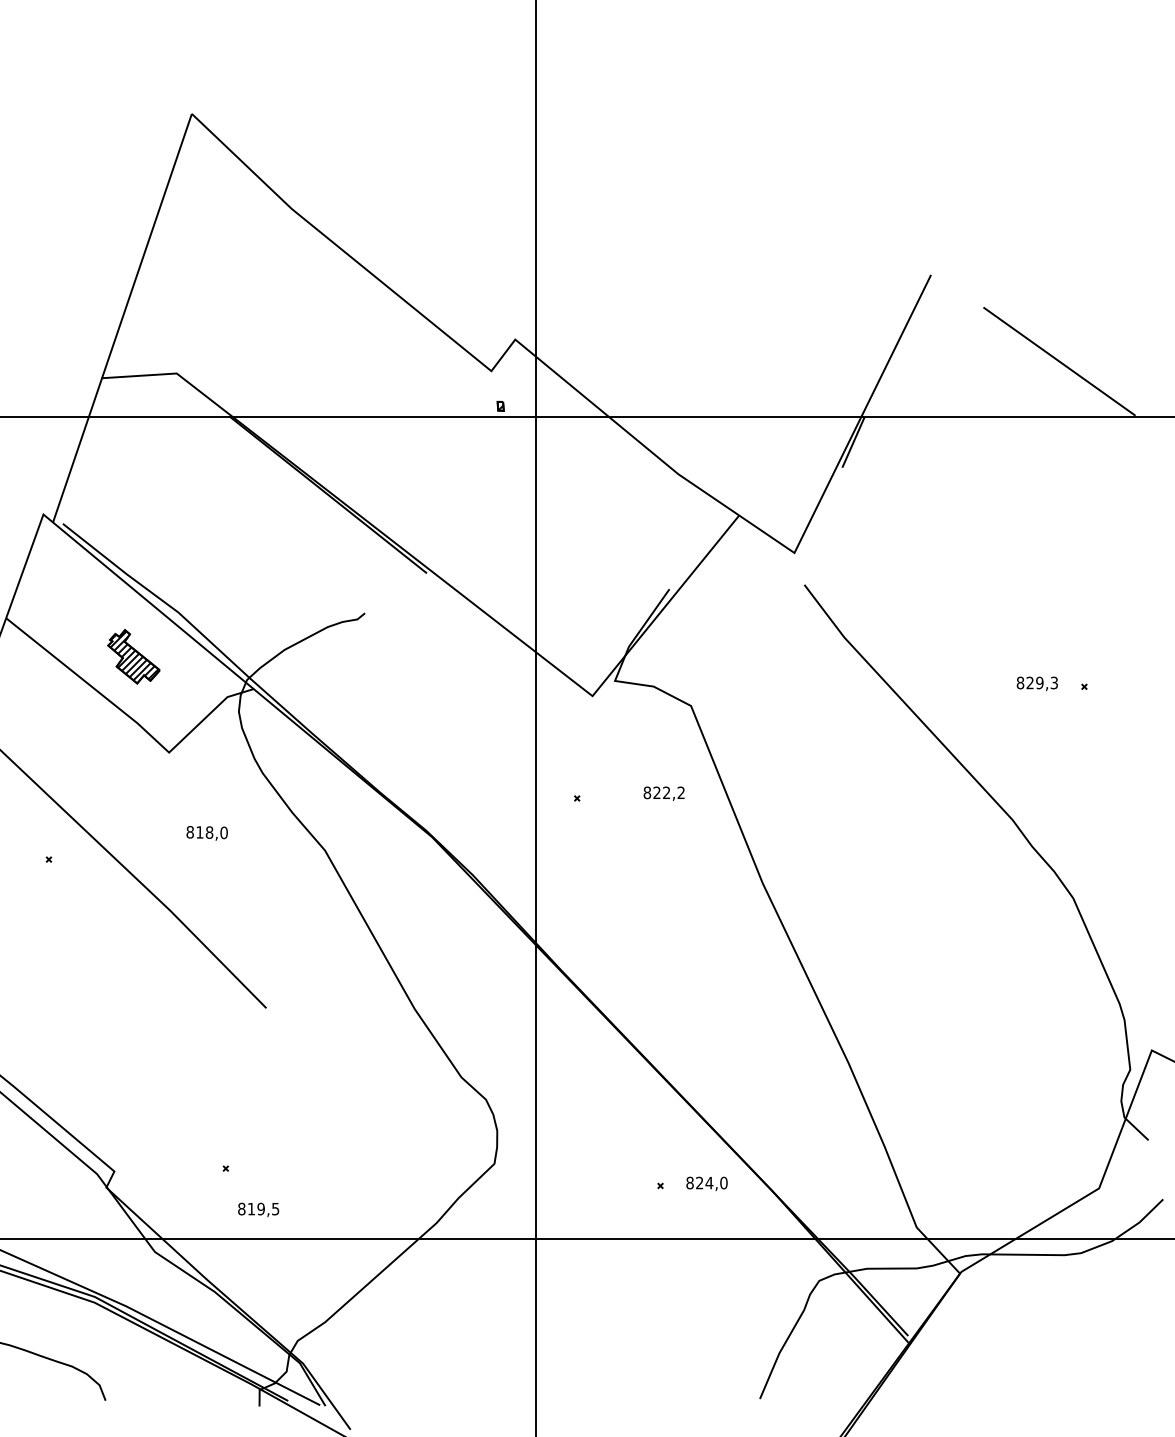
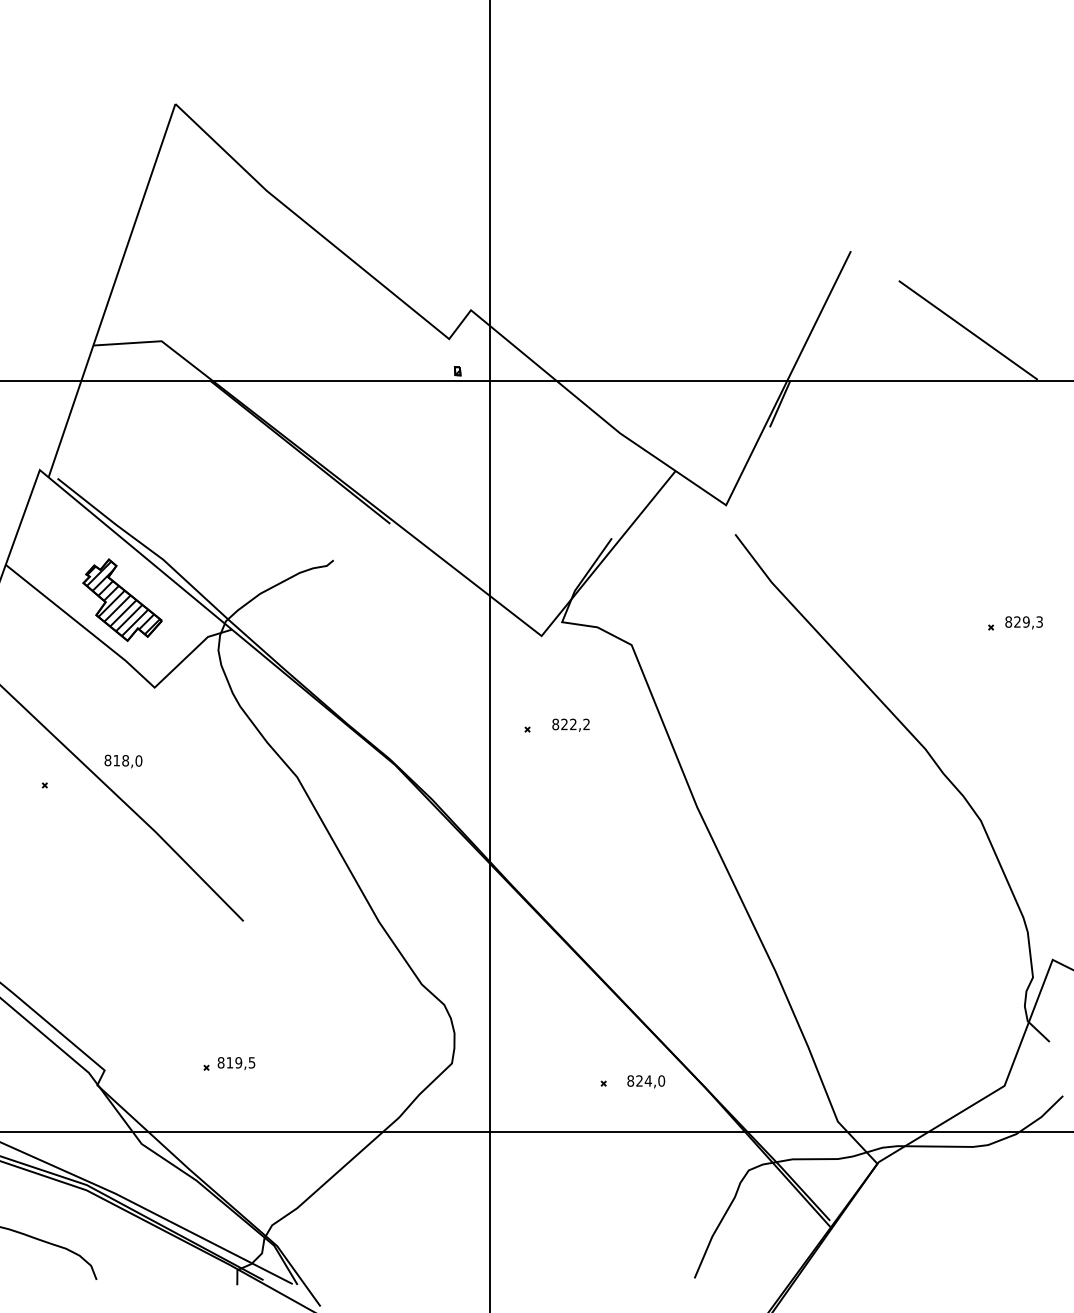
part: (133, 656) -> (122, 599), size x1.67
text: (1036, 683) -> (1023, 622), moved
text: (663, 792) -> (570, 724), moved
text: (207, 833) -> (123, 761), moved
text: (258, 1209) -> (236, 1063), moved

